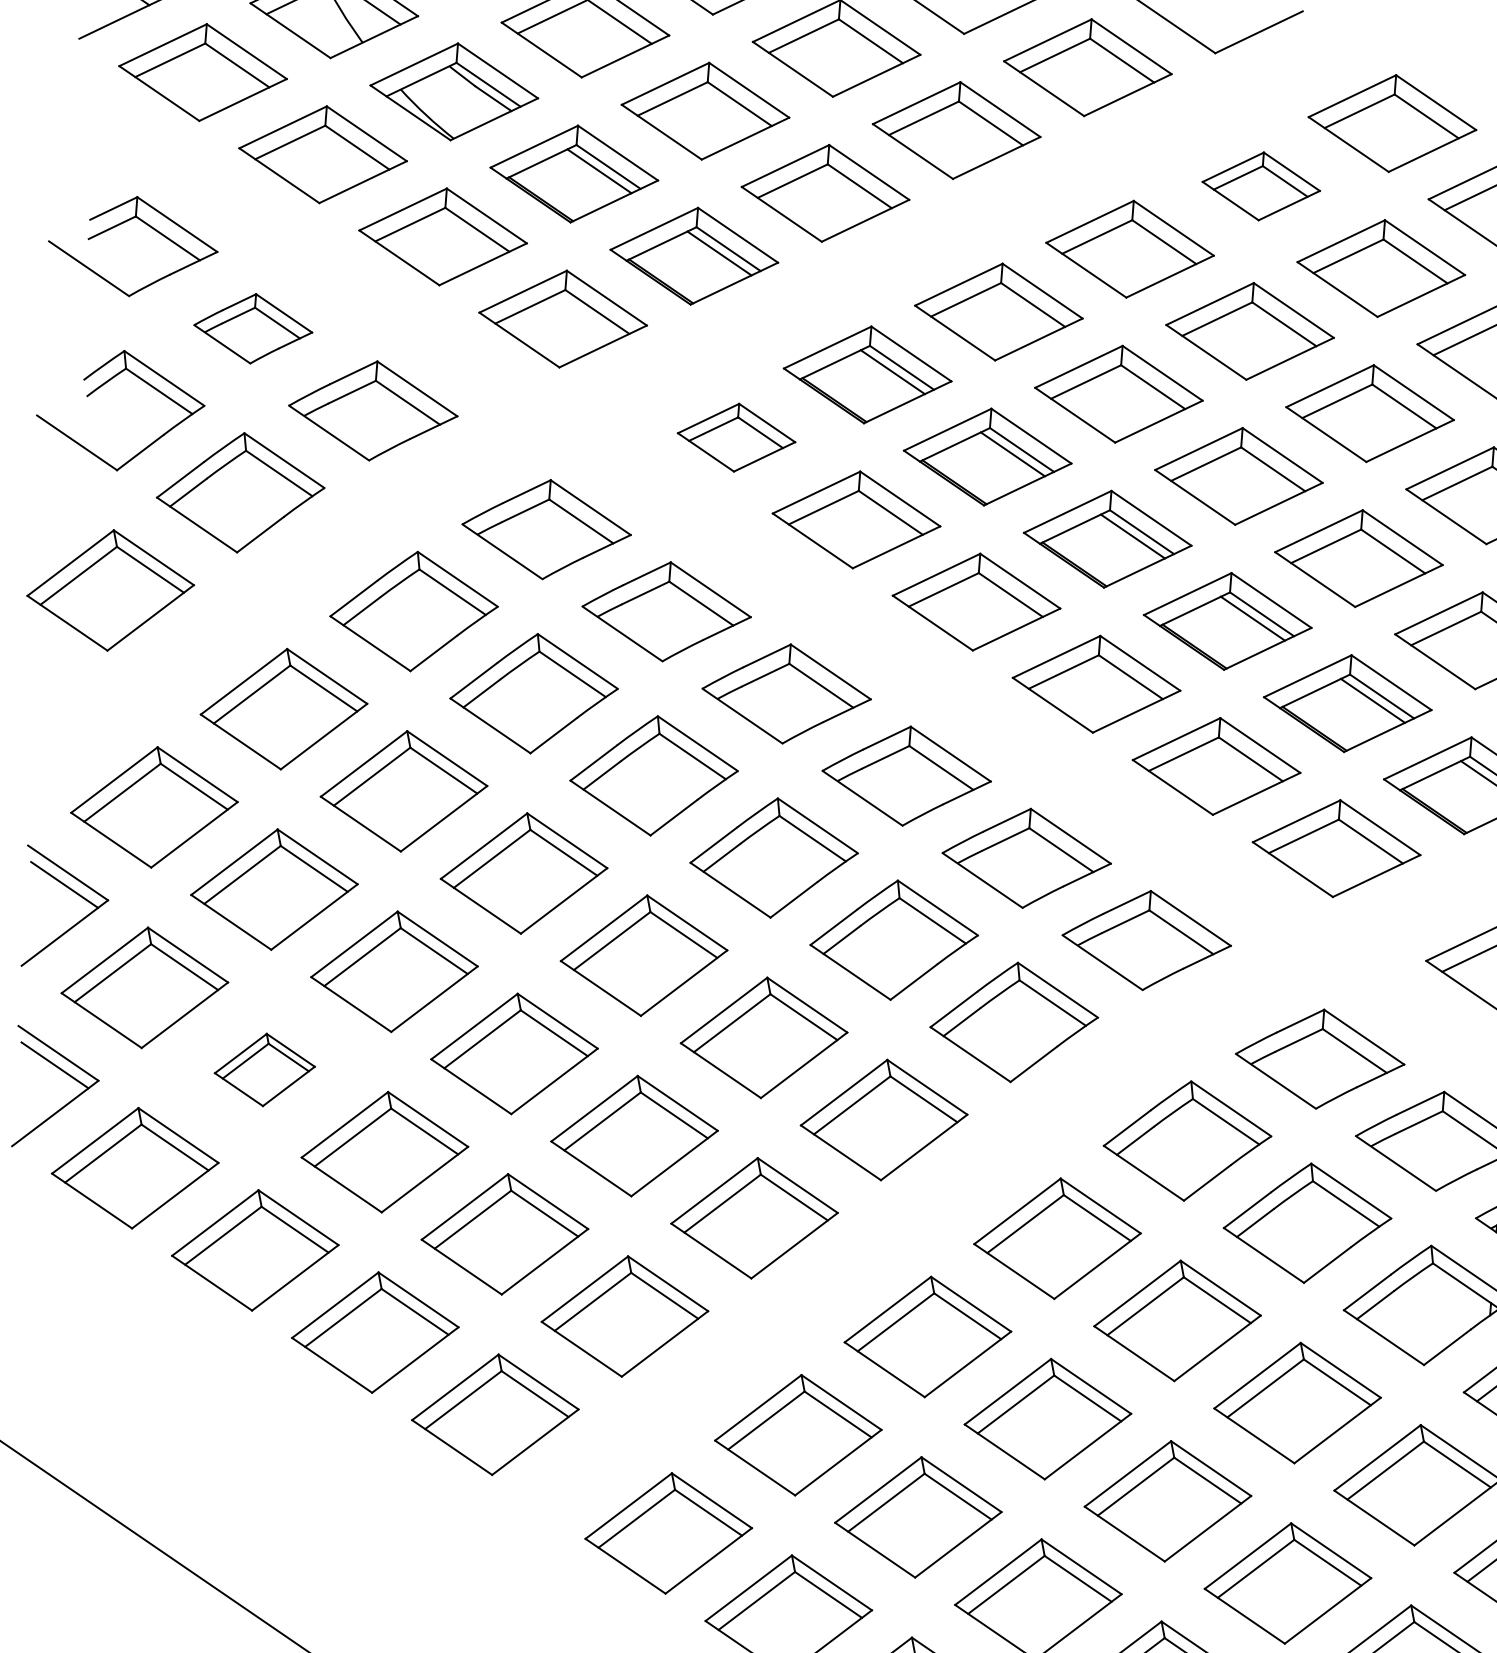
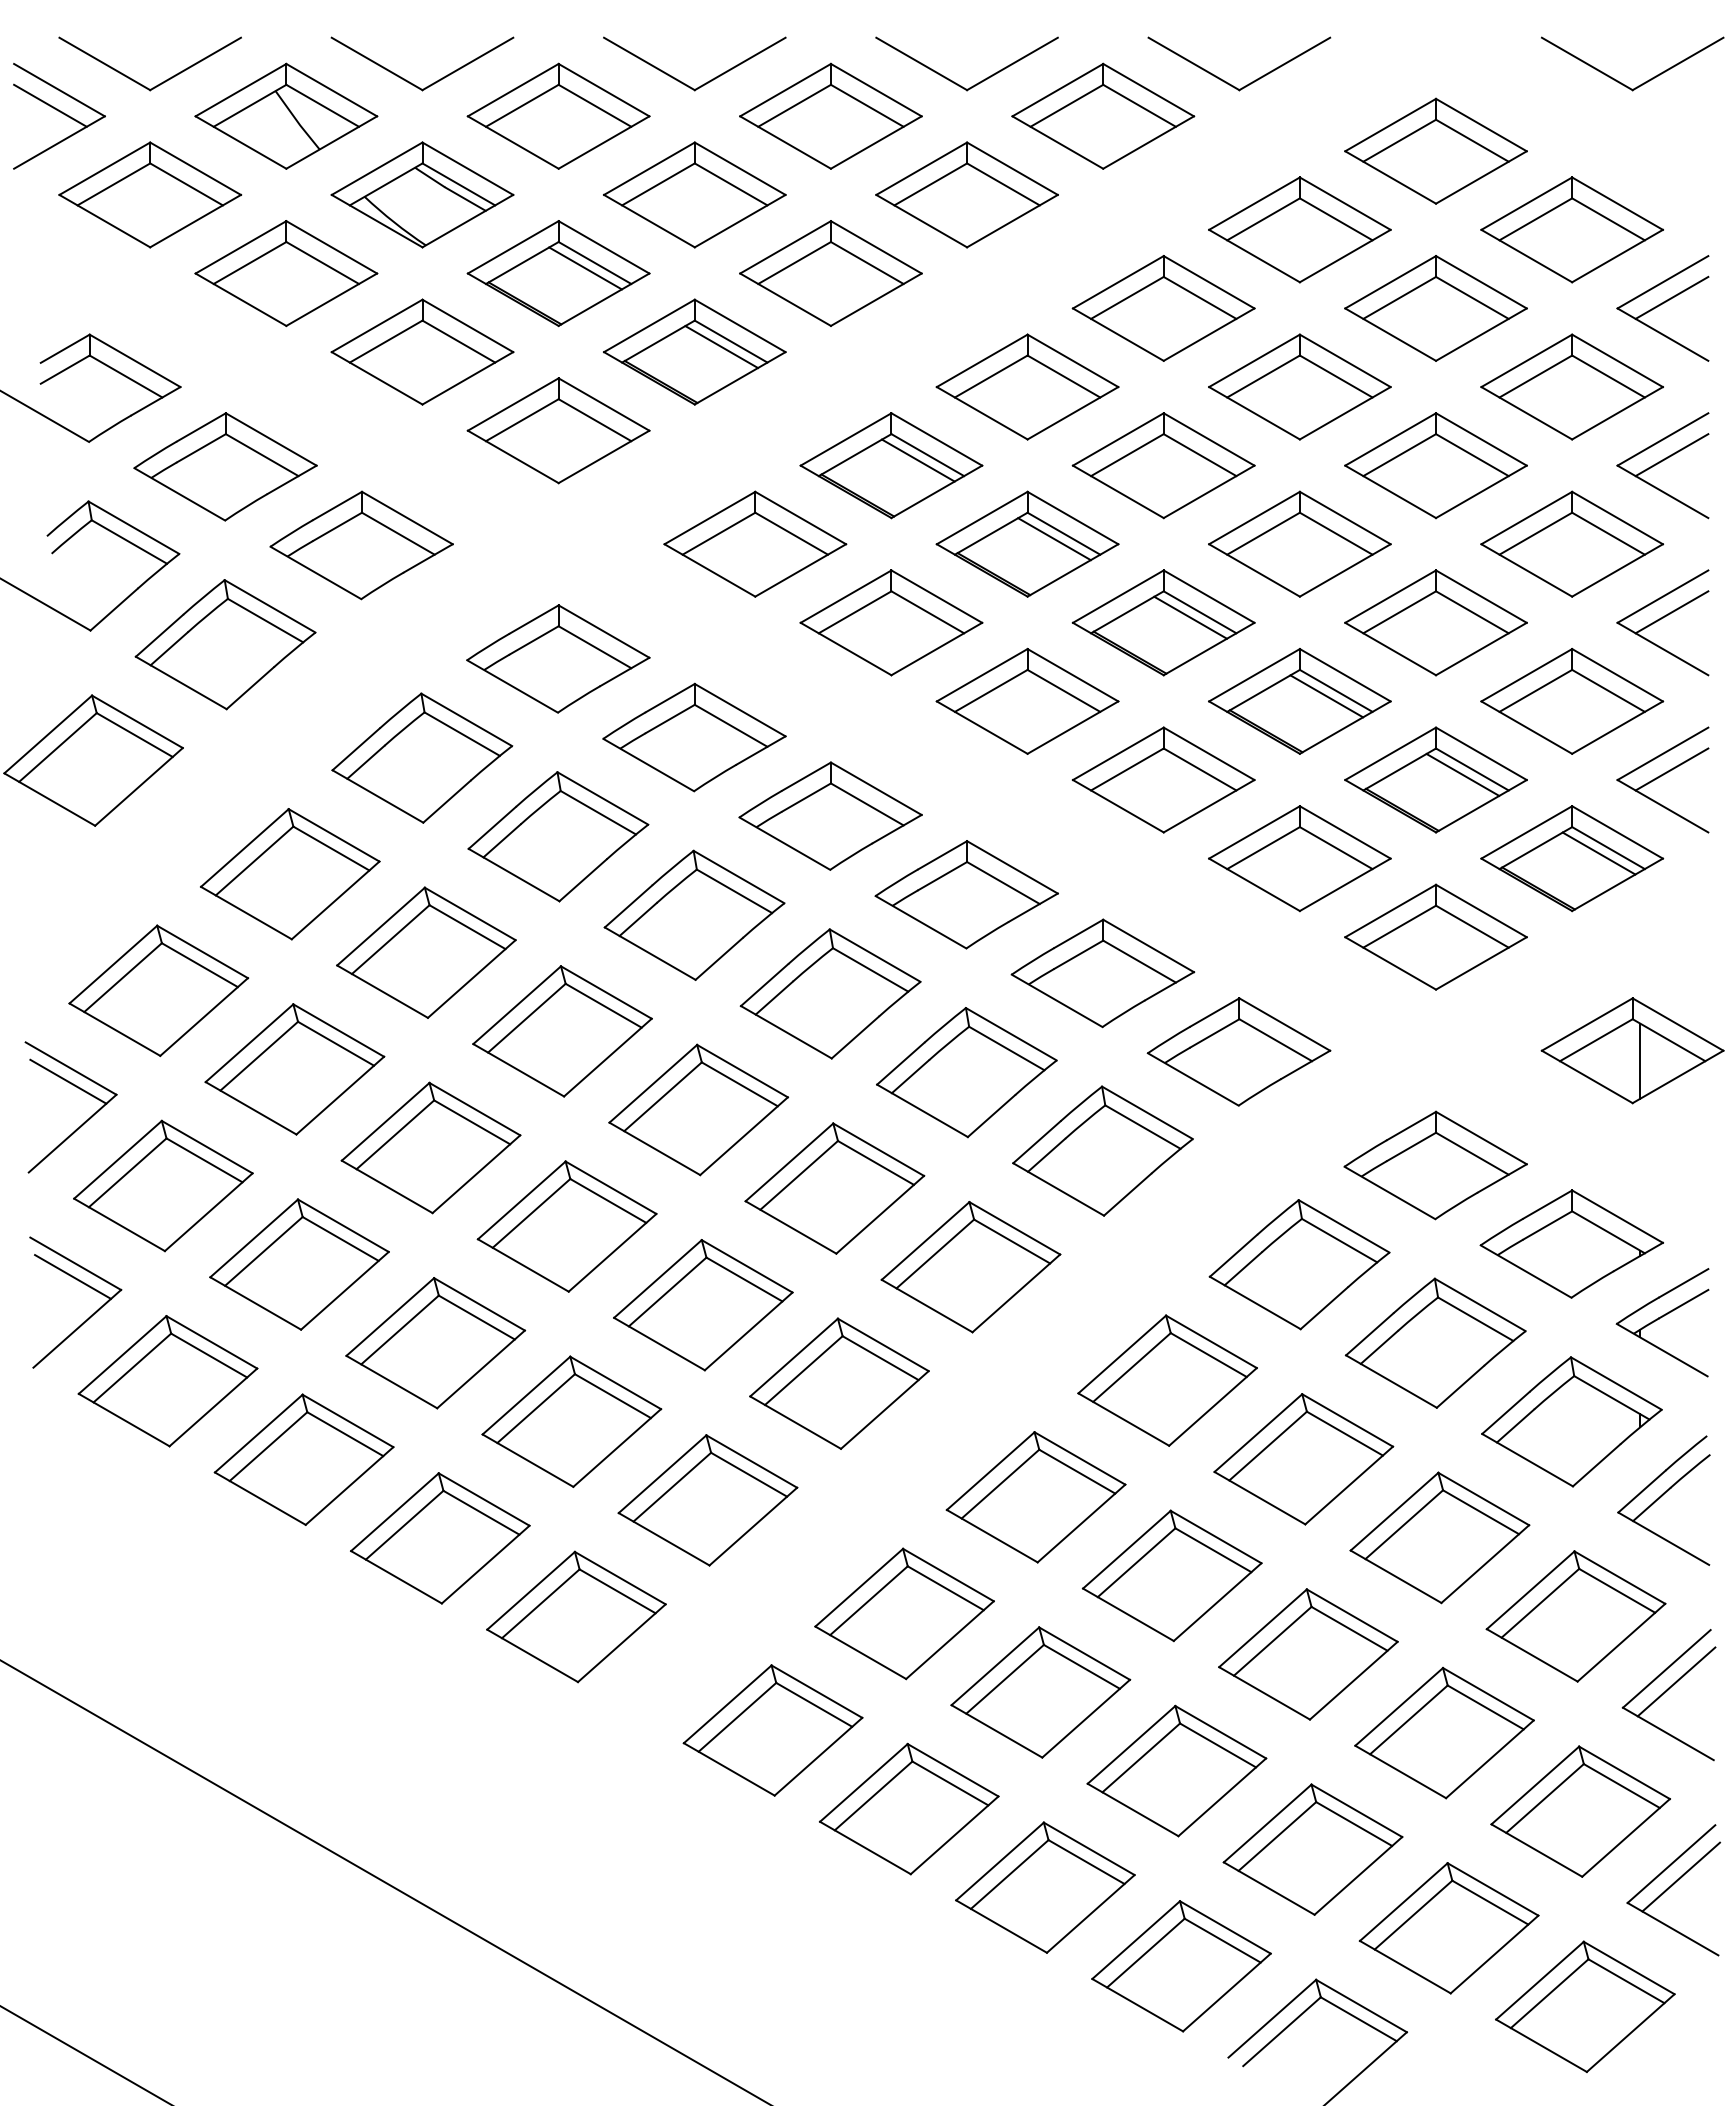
part: (1260, 186) -> (1299, 229), size x1.43
part: (253, 328) -> (225, 466), size x1.43
part: (736, 437) -> (755, 543), size x1.43
part: (264, 1069) -> (299, 1264), size x1.67

